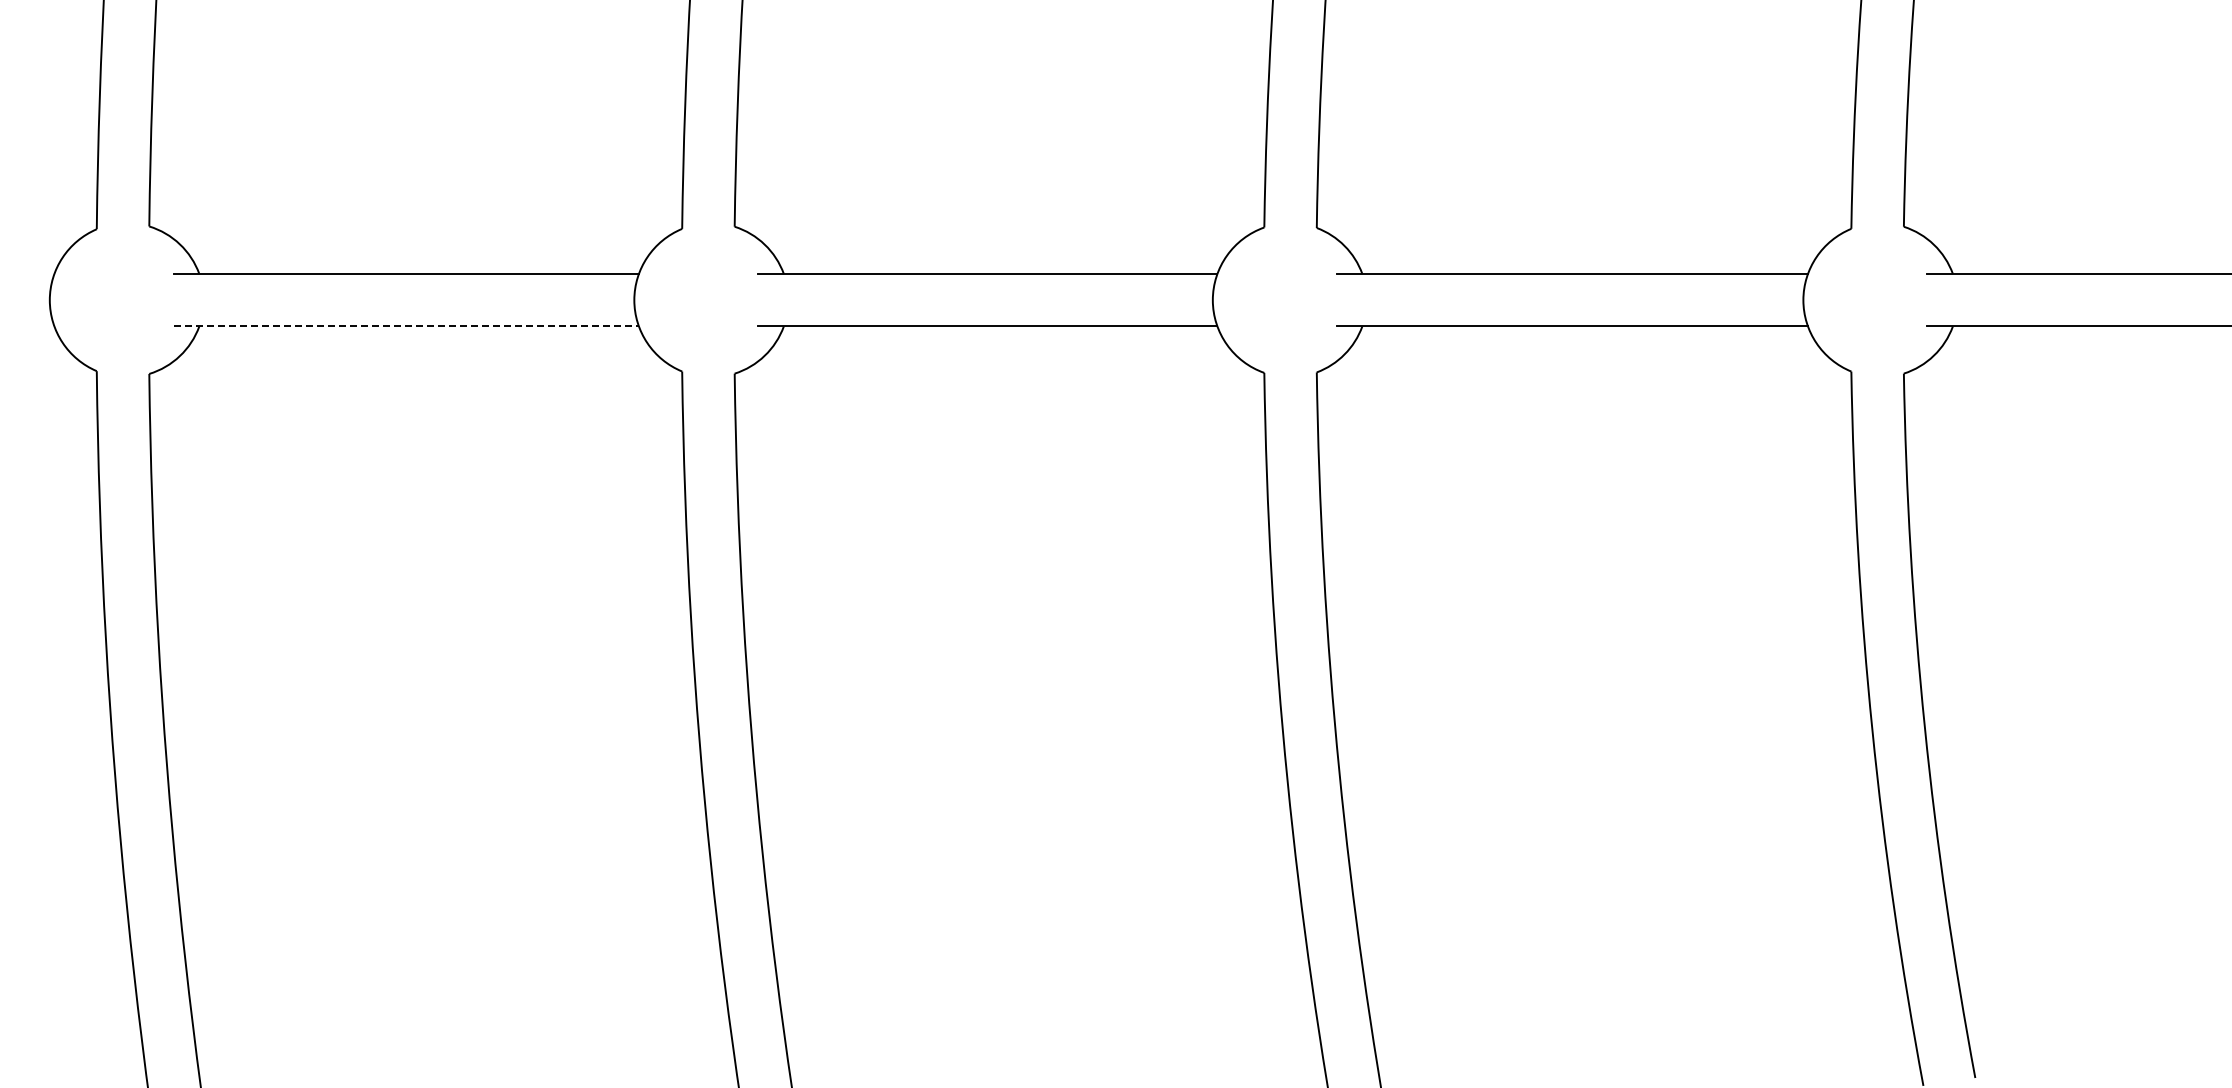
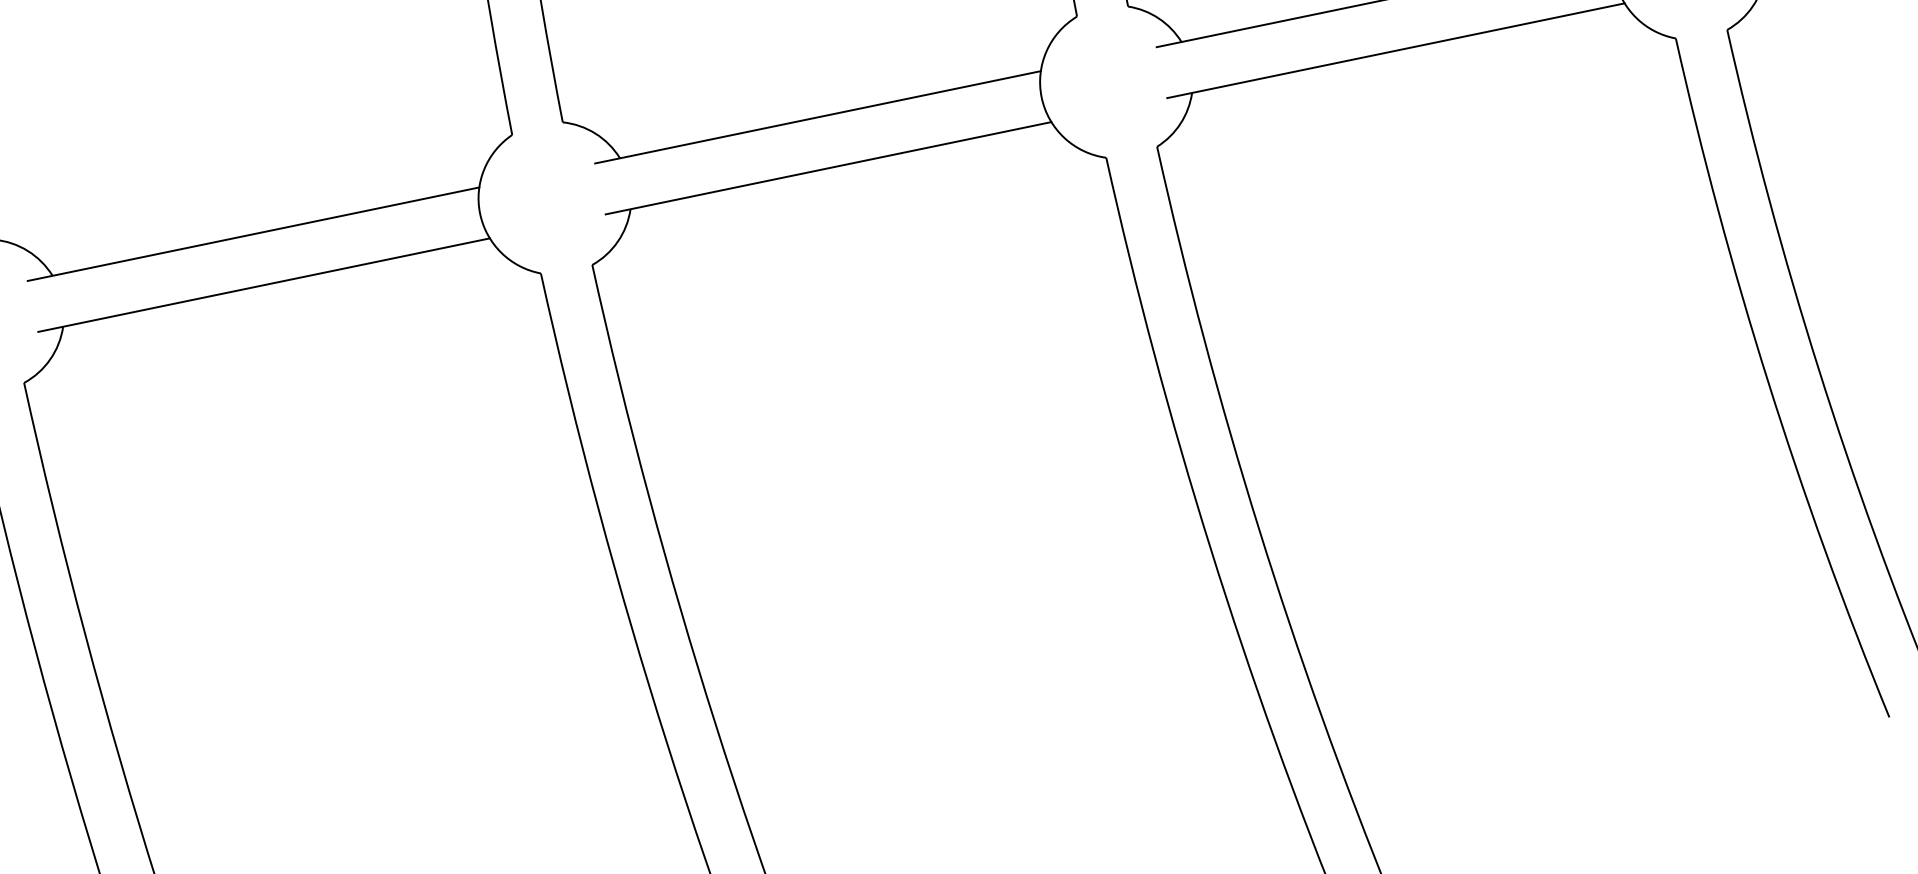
line: (406, 326) -> (264, 285), dashed -> solid

